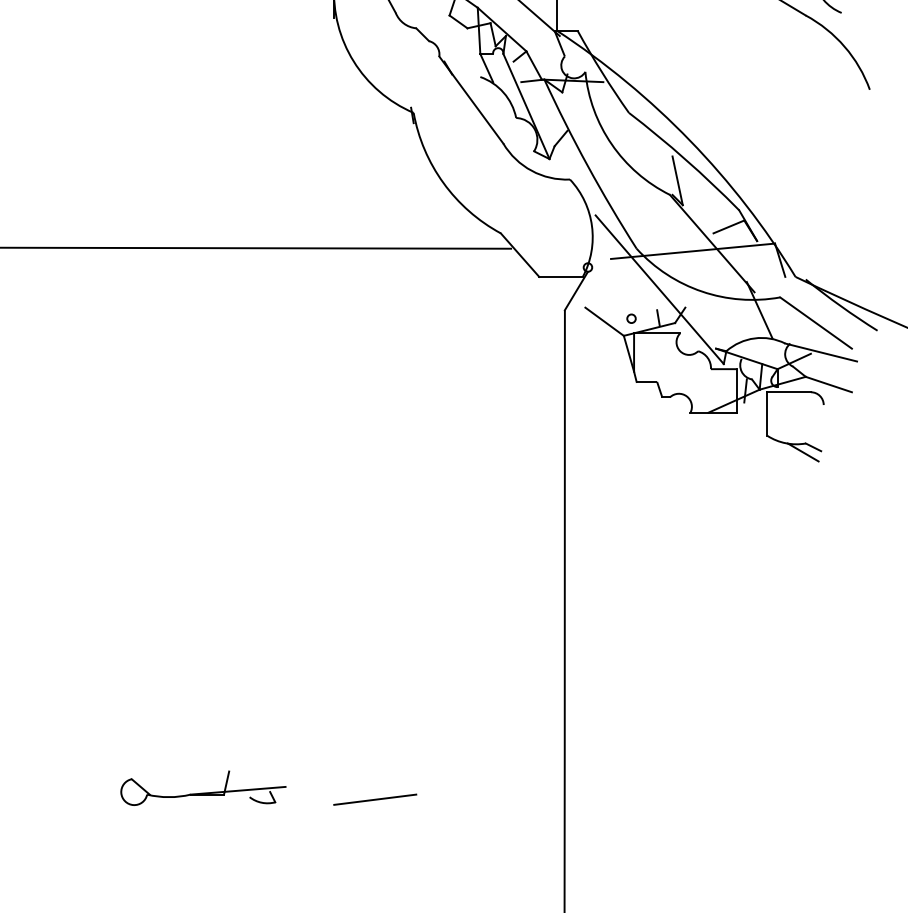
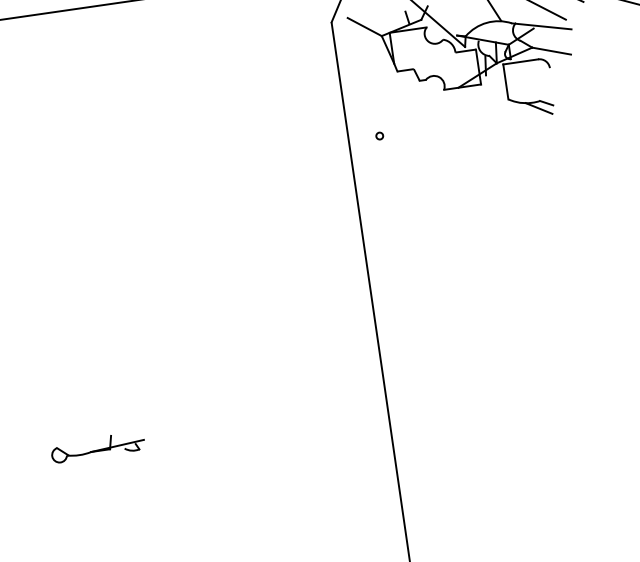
circle: (631, 318) -> (379, 135), moved
part: (203, 787) -> (97, 446), size x0.7
line: (375, 799) -> (237, 436), removed

